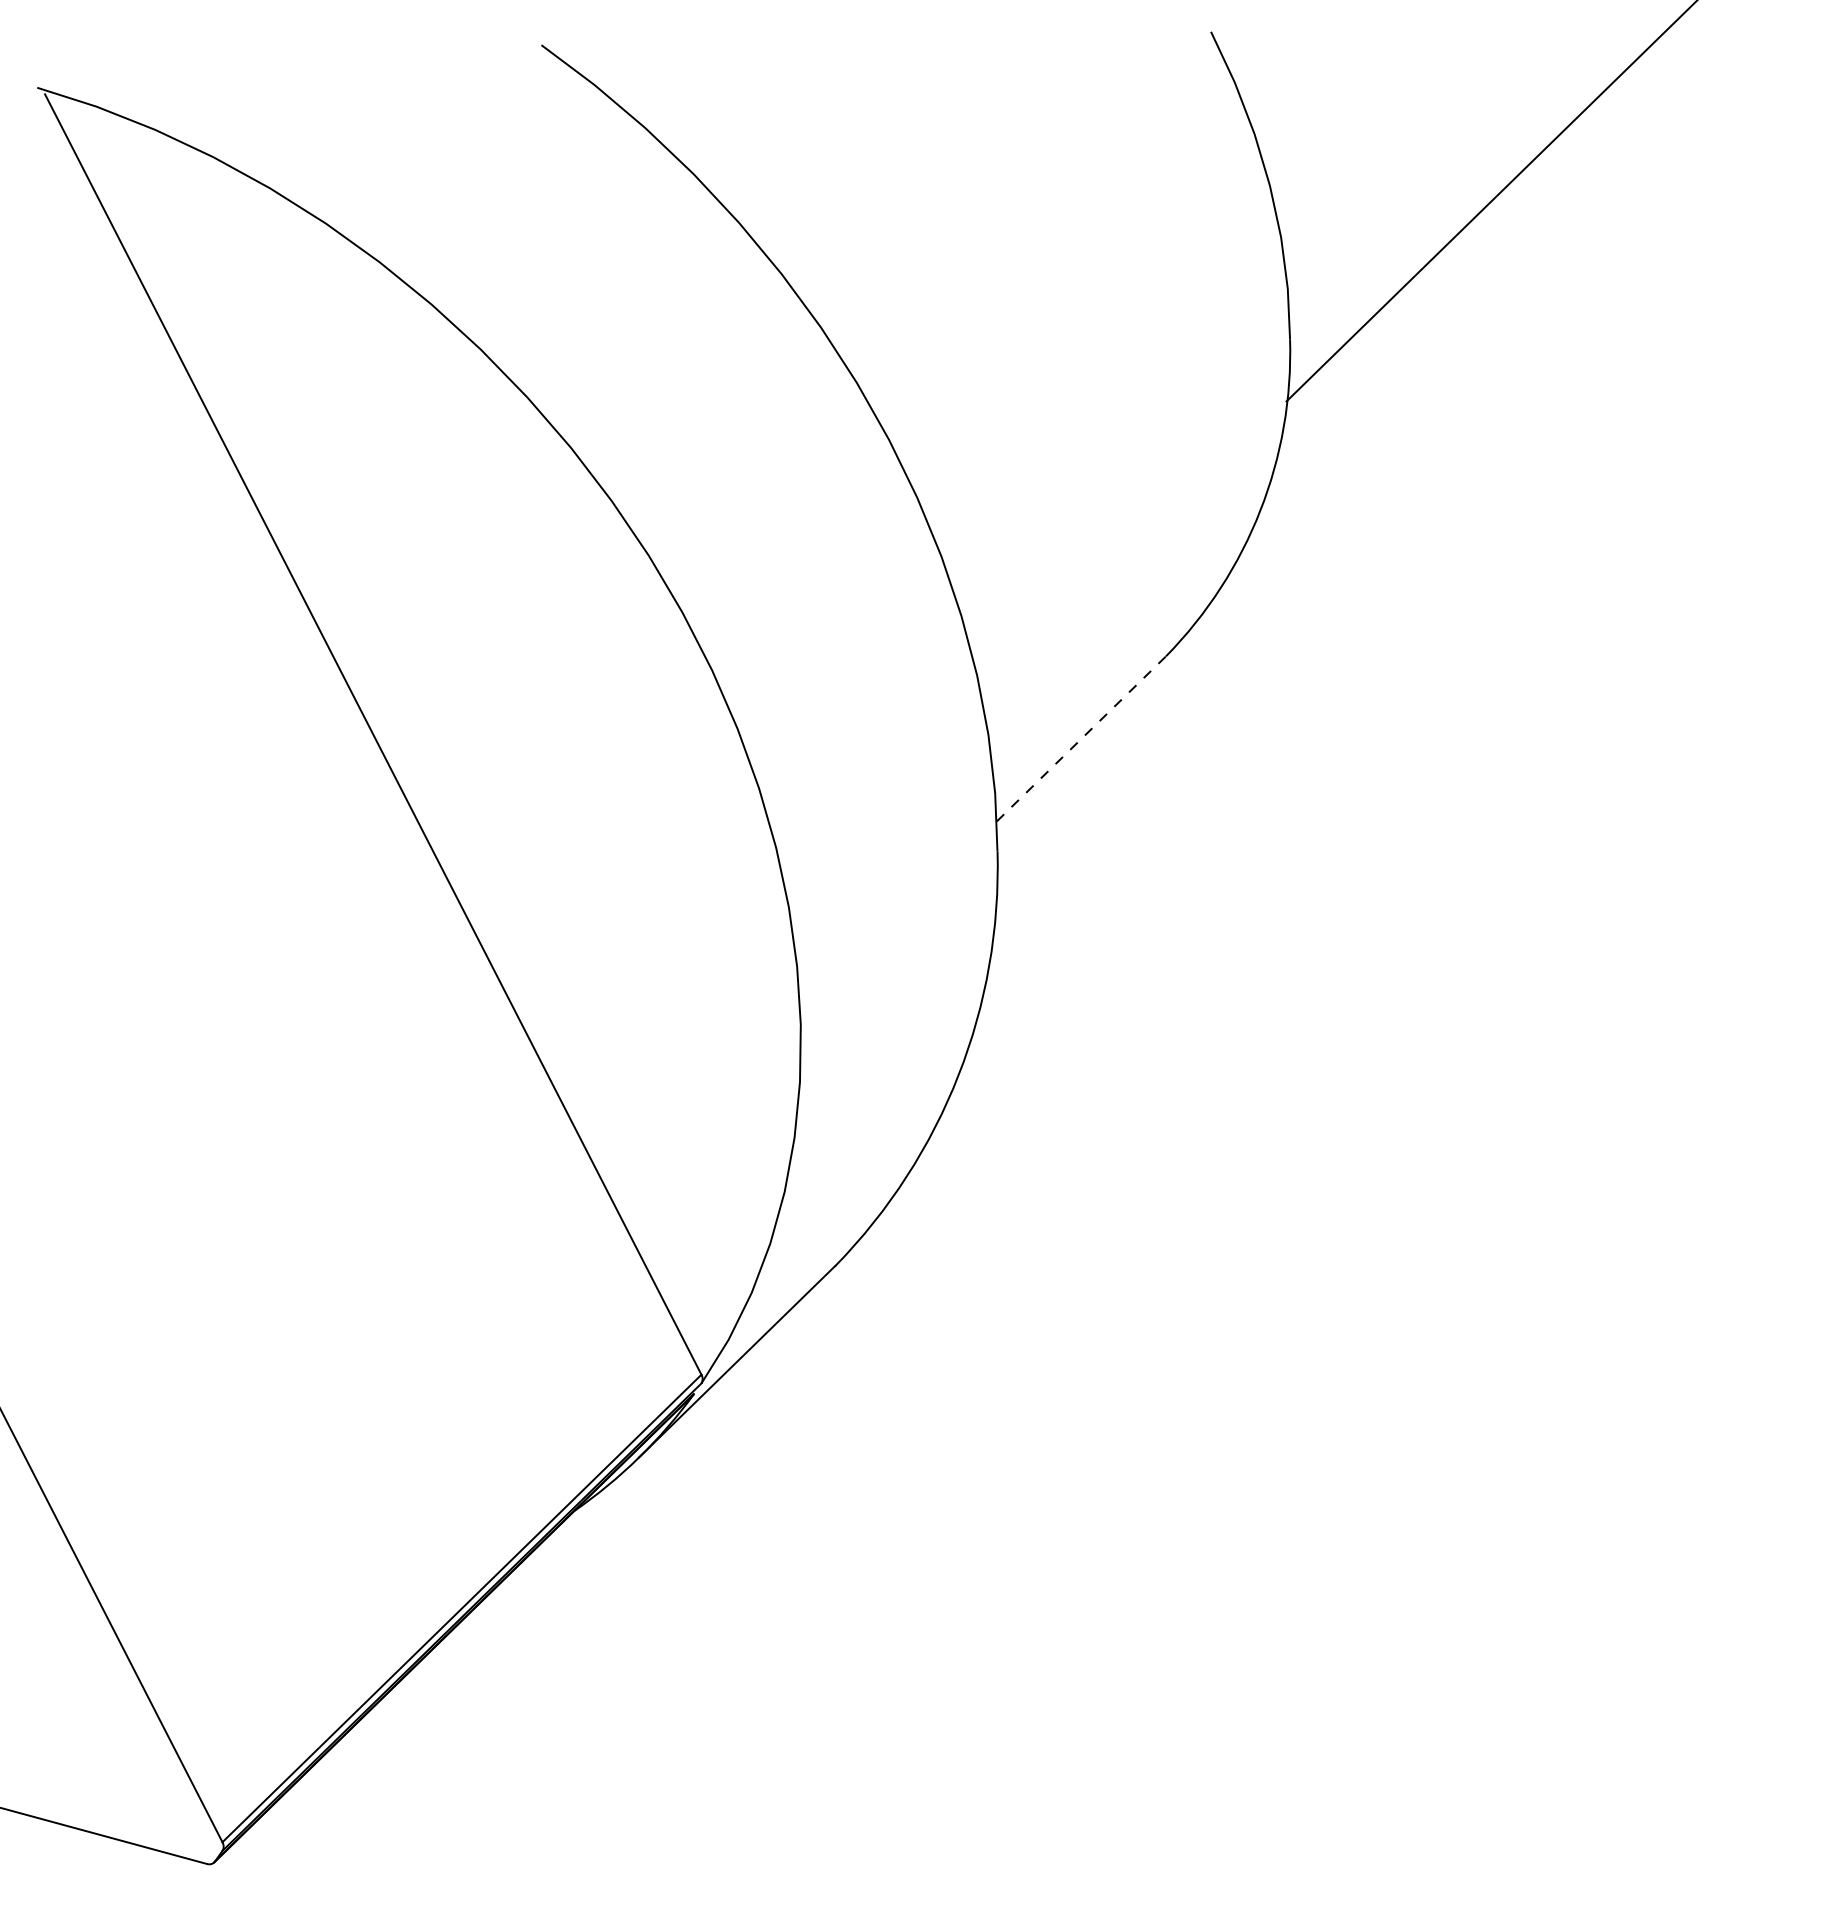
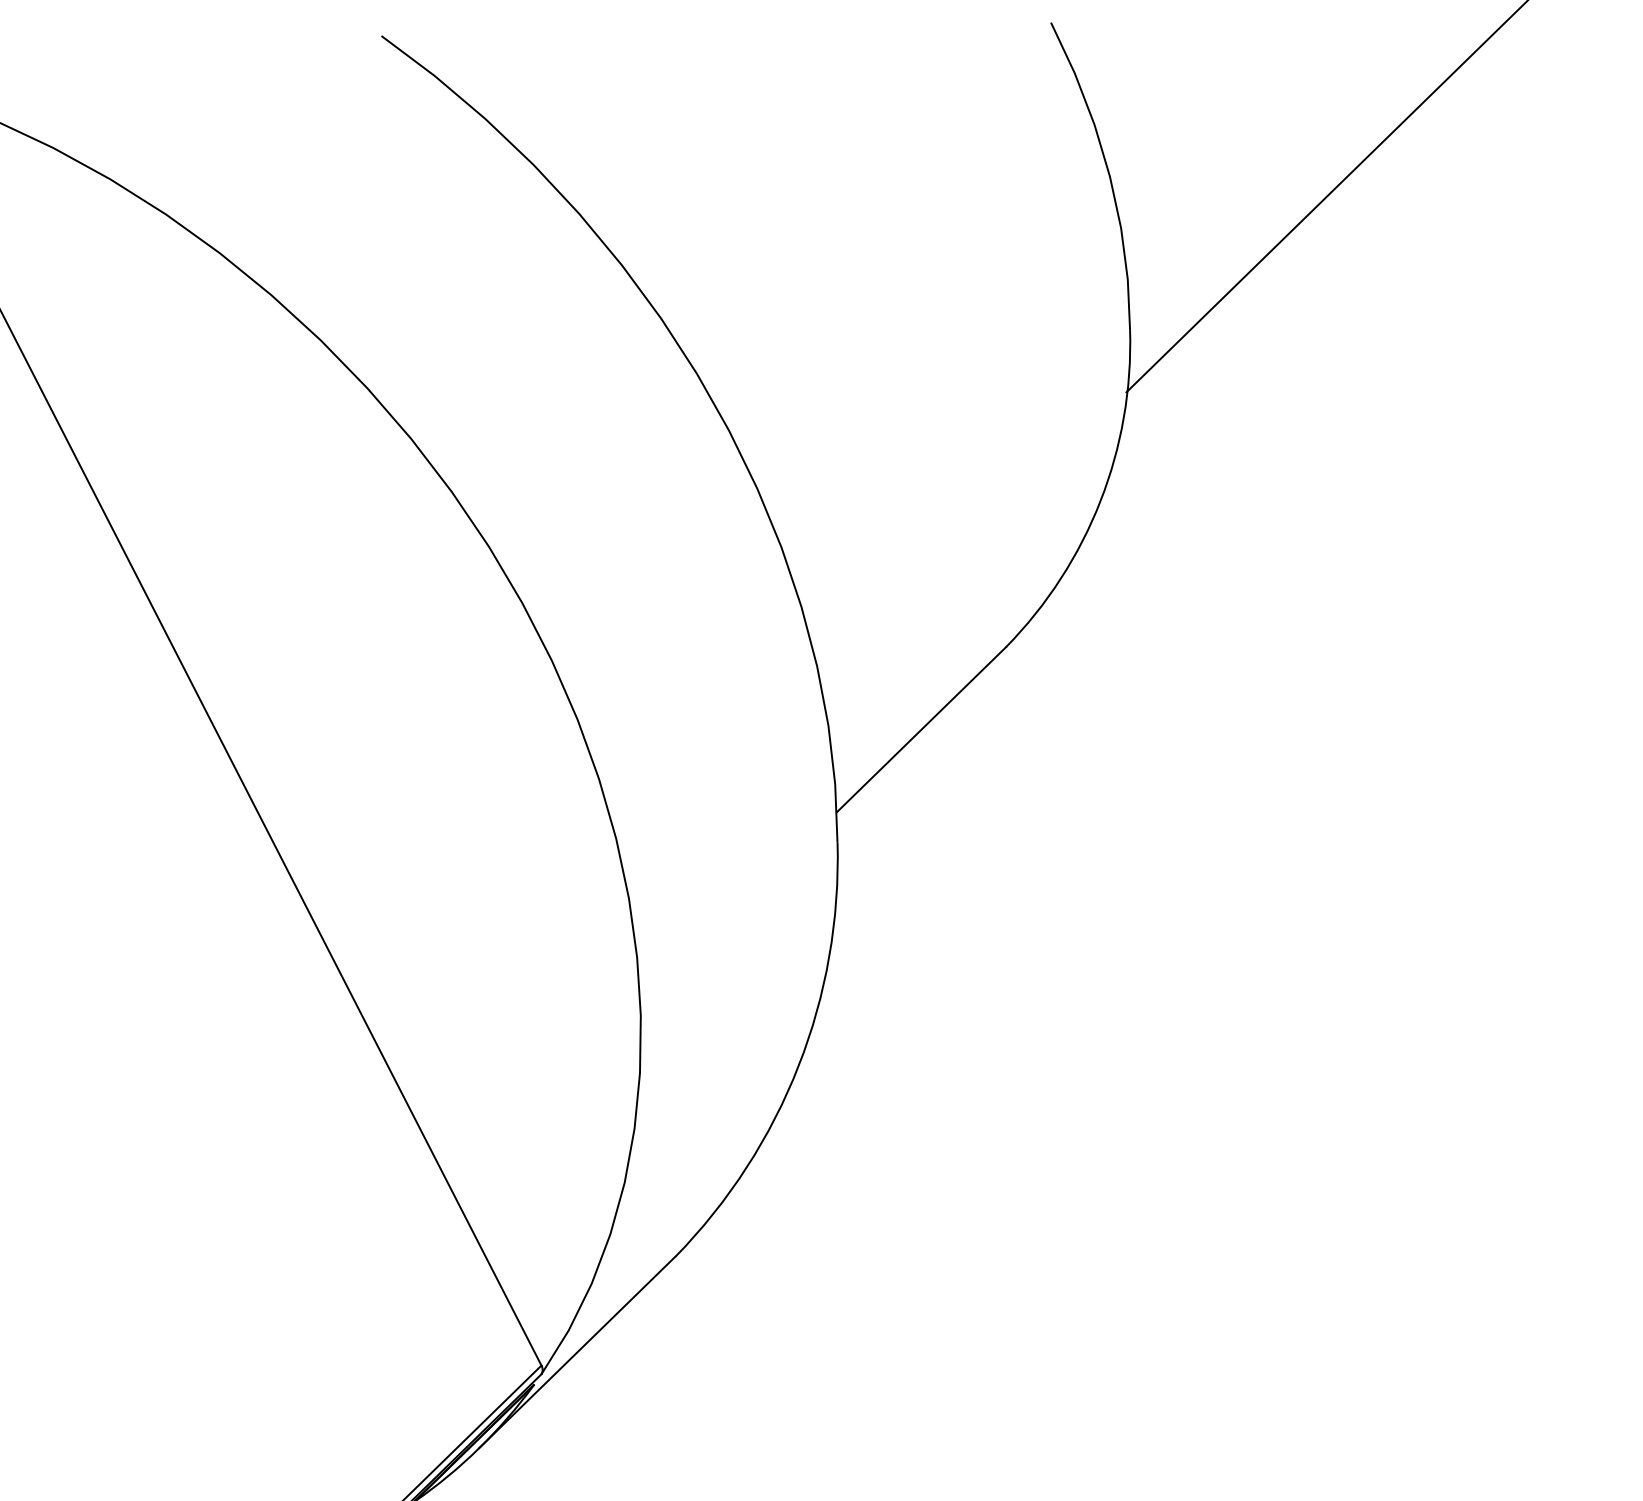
line: (1081, 738) -> (921, 729), dashed -> solid

